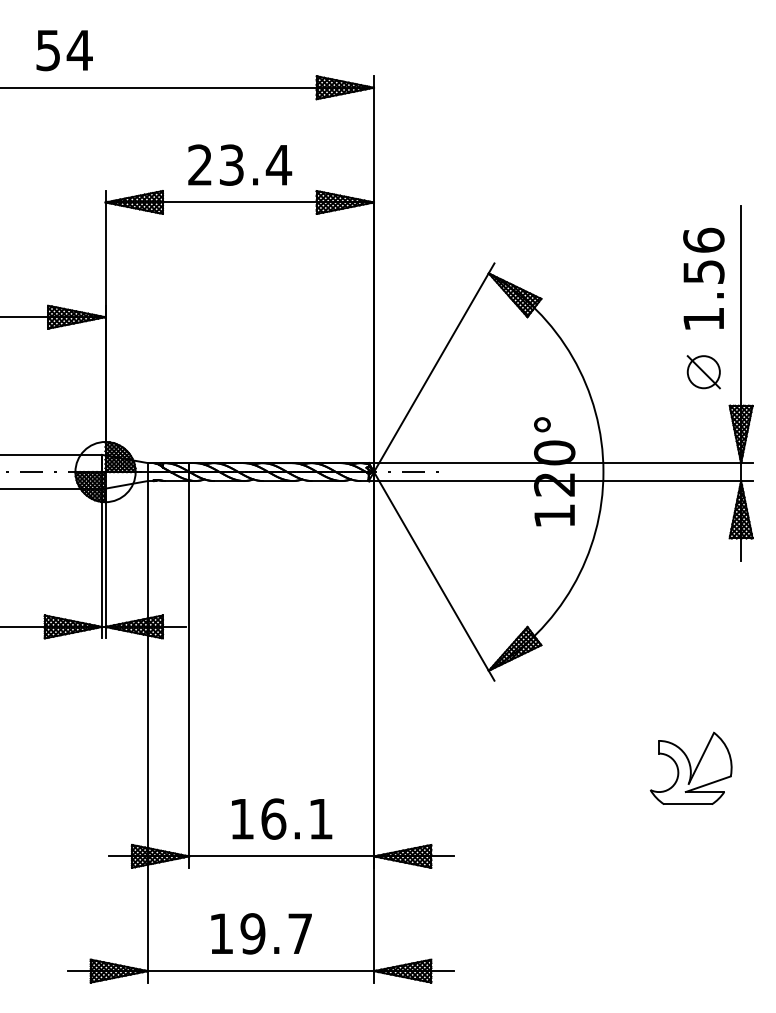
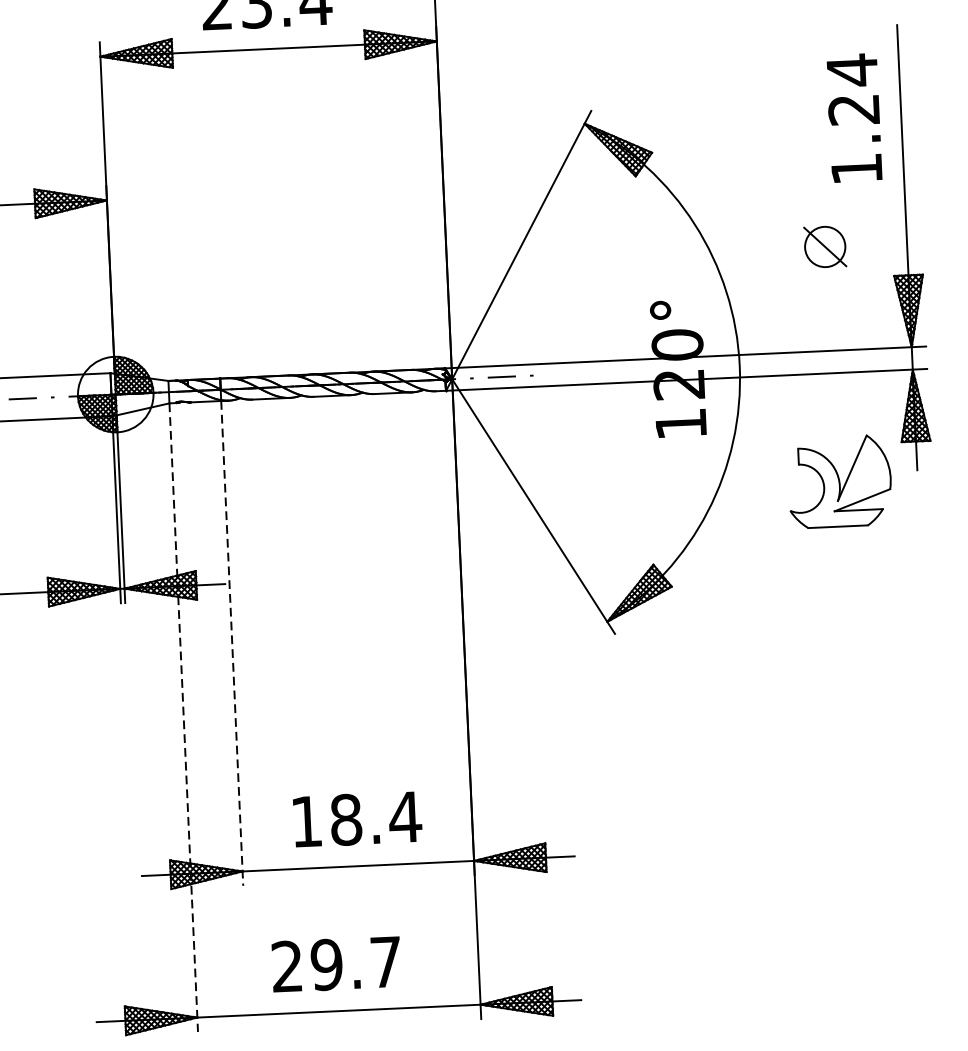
text: (703, 255) -> (852, 89), 1.56 -> 1.24
part: (703, 372) -> (824, 247), moved
line: (189, 674) -> (232, 643), solid -> dashed
line: (148, 731) -> (184, 717), solid -> dashed
part: (691, 767) -> (840, 480), moved
text: (297, 818) -> (376, 817), 16.1 -> 18.4
text: (220, 933) -> (286, 966), 19.7 -> 29.7

